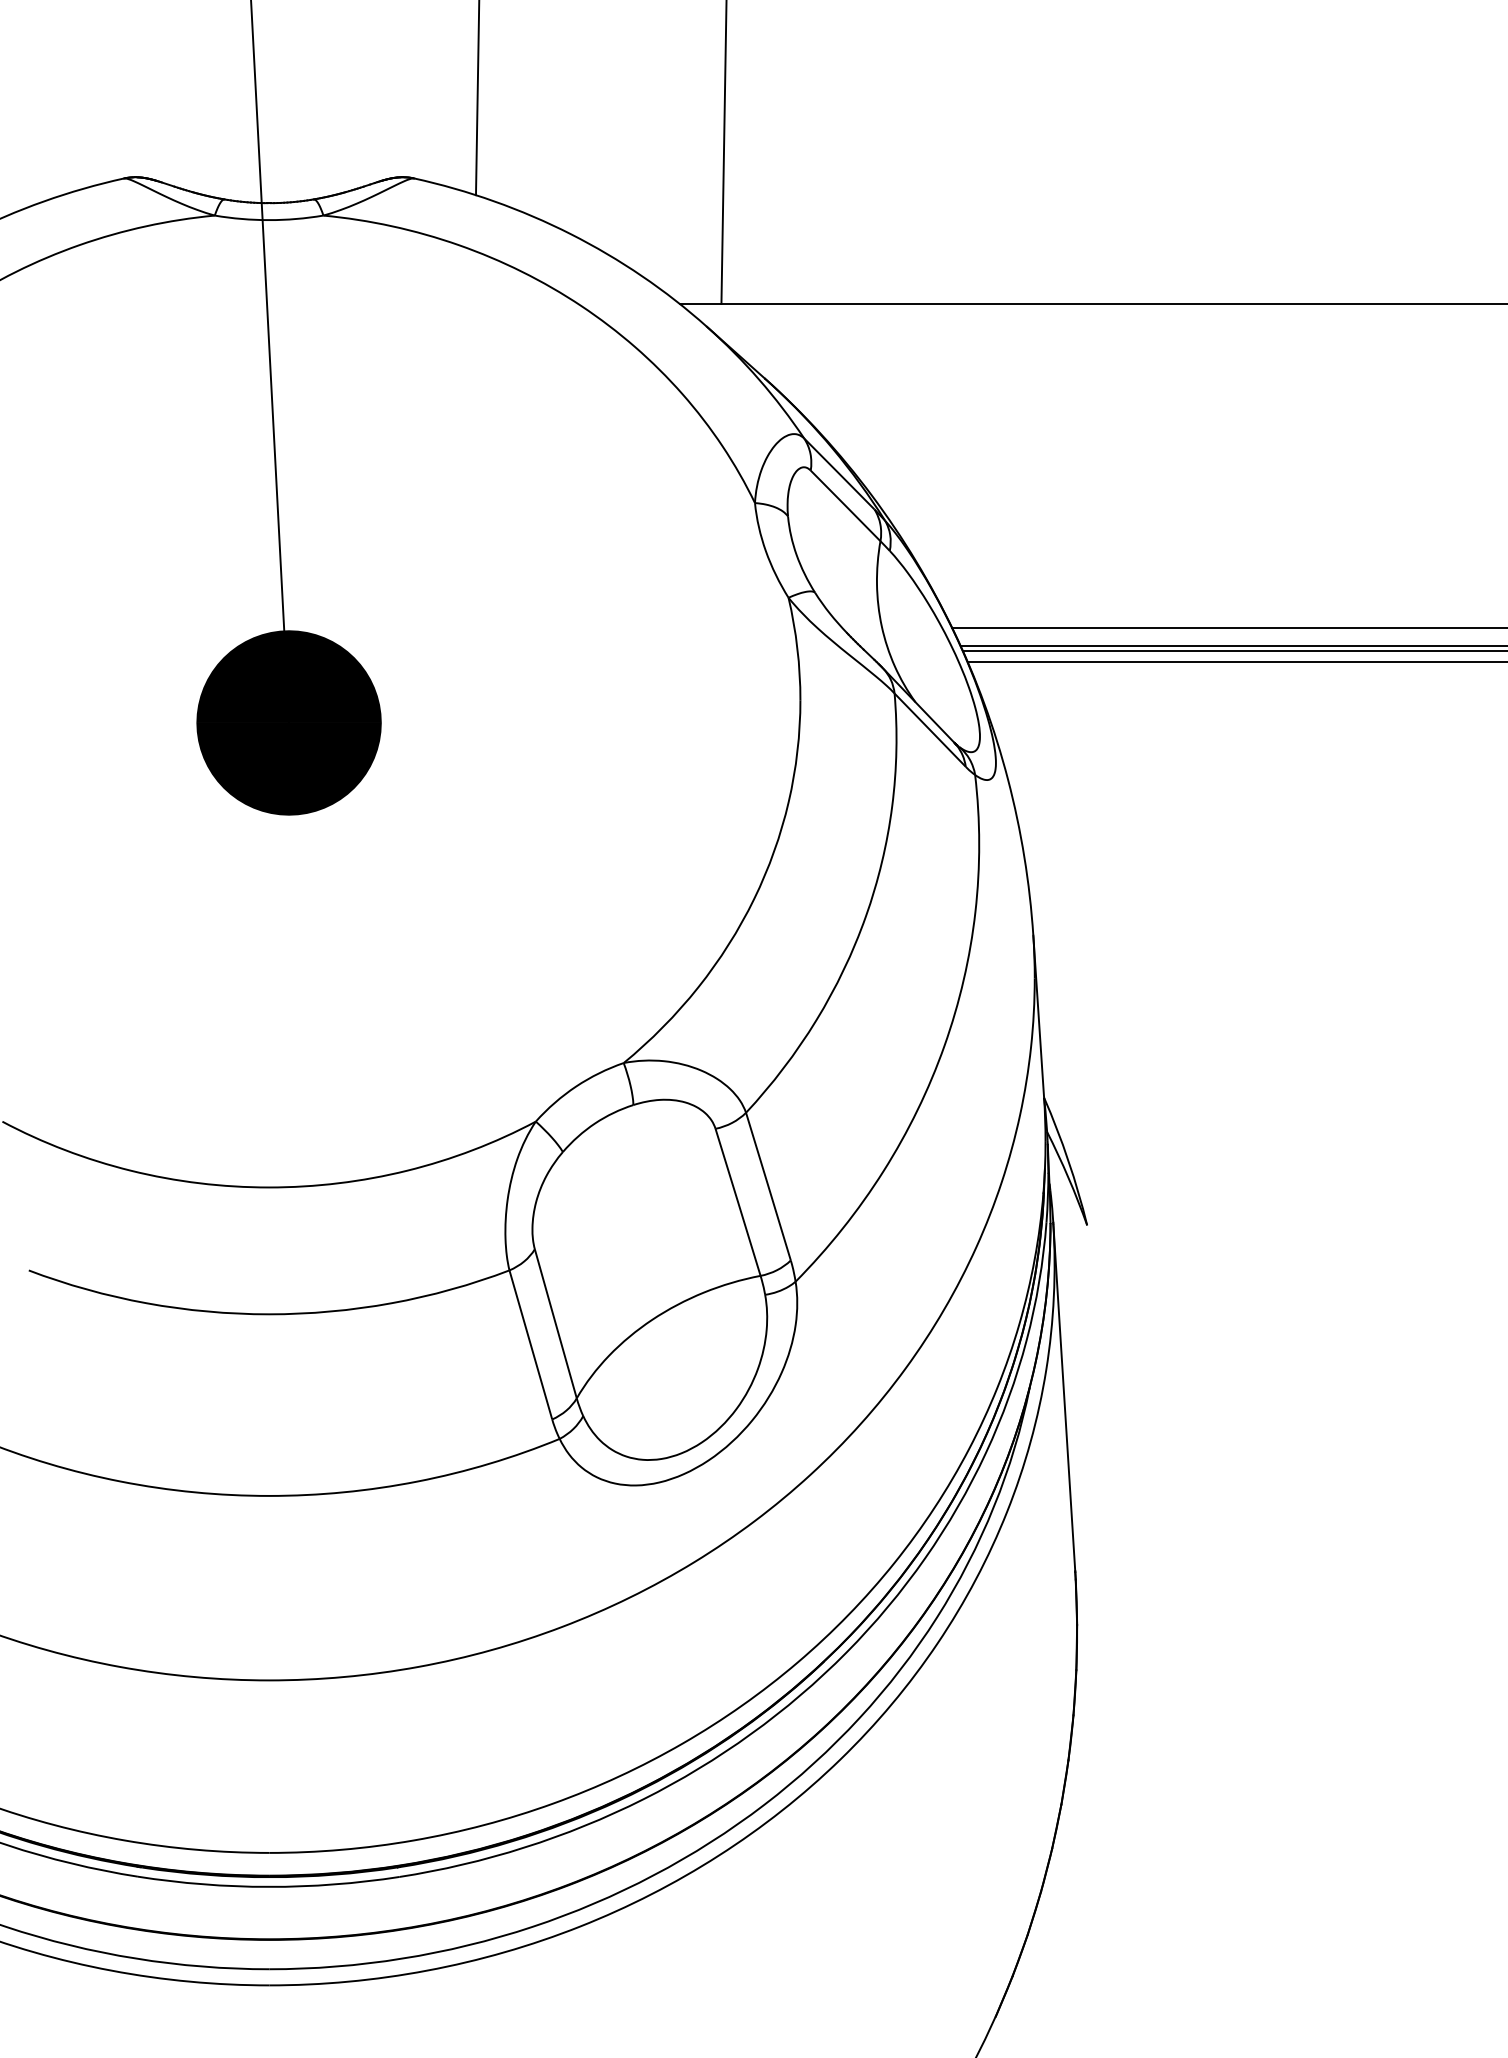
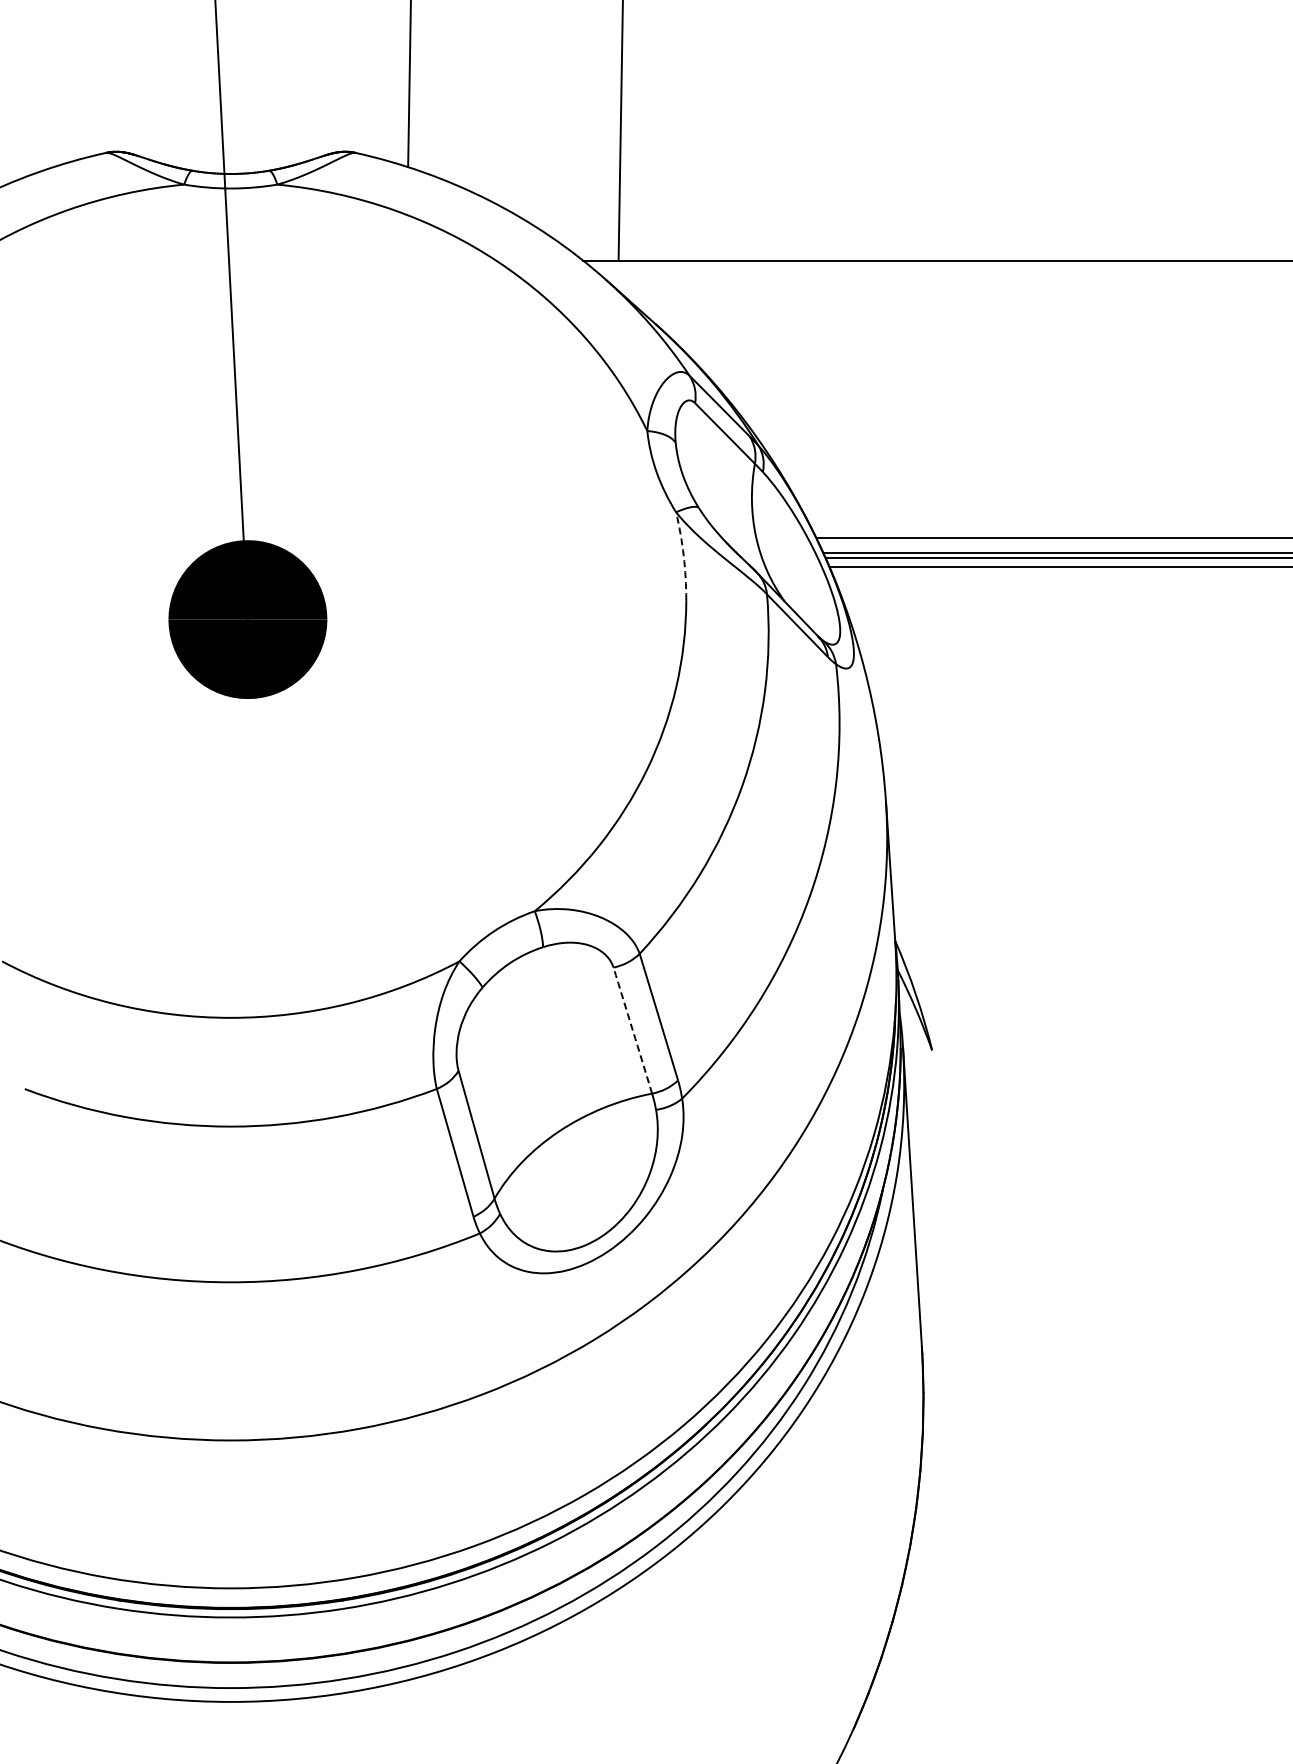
arc: (797, 648) -> (683, 555), solid -> dashed
arc: (737, 1202) -> (632, 1030), solid -> dashed

